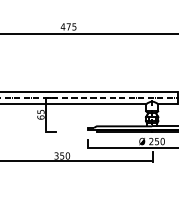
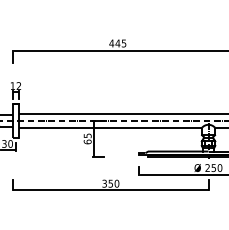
text: (68, 26) -> (117, 43), 475 -> 445

